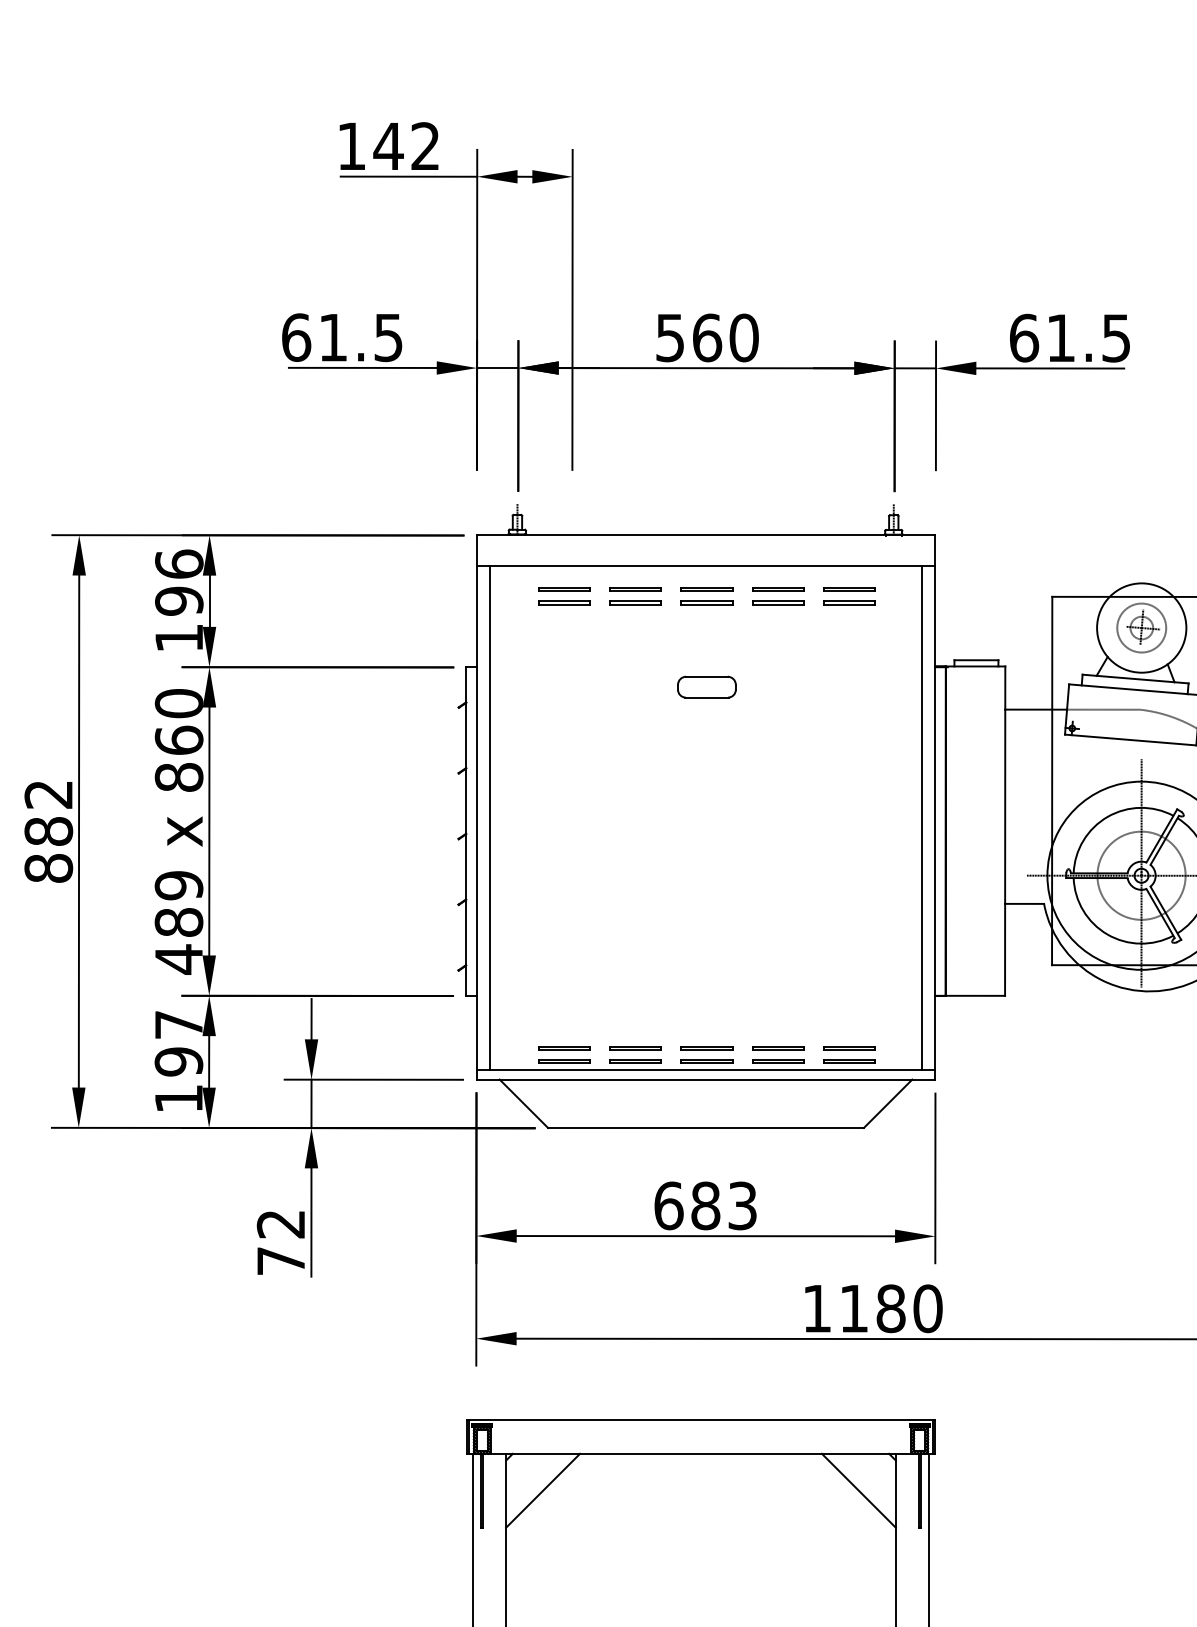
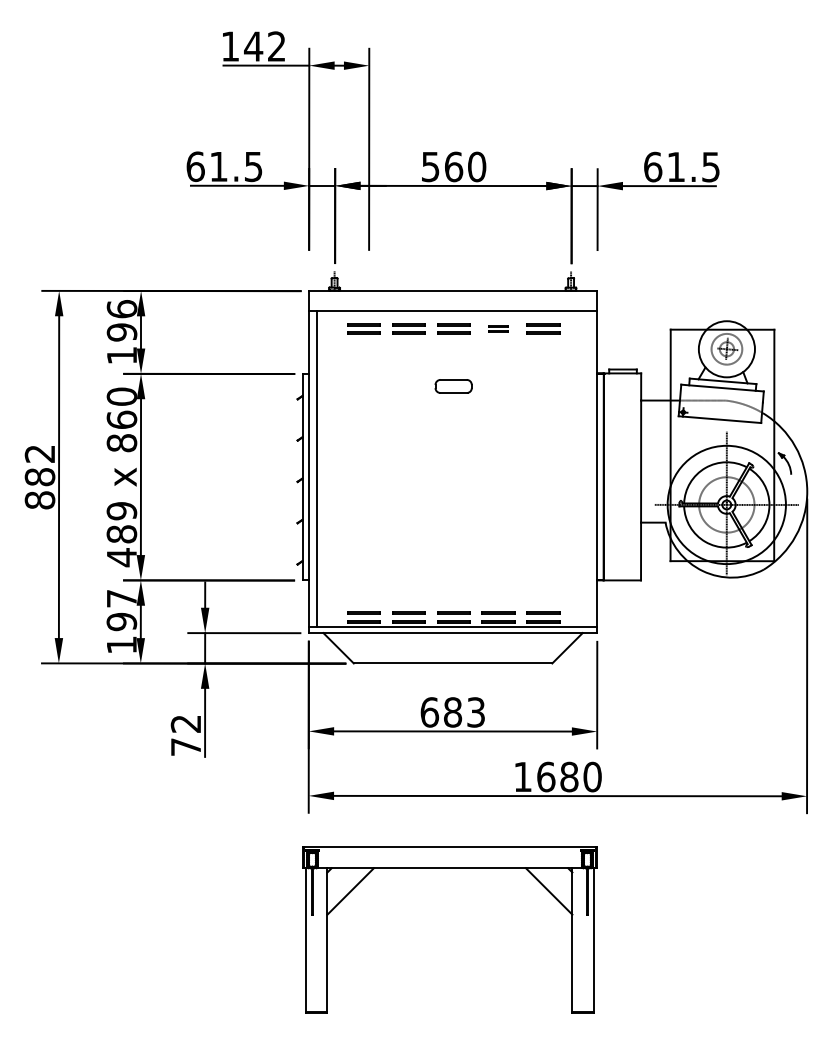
part: (778, 594) -> (498, 328), size x0.6
line: (921, 817) -> (588, 468), removed
text: (854, 1307) -> (546, 776), 1180 -> 1680

